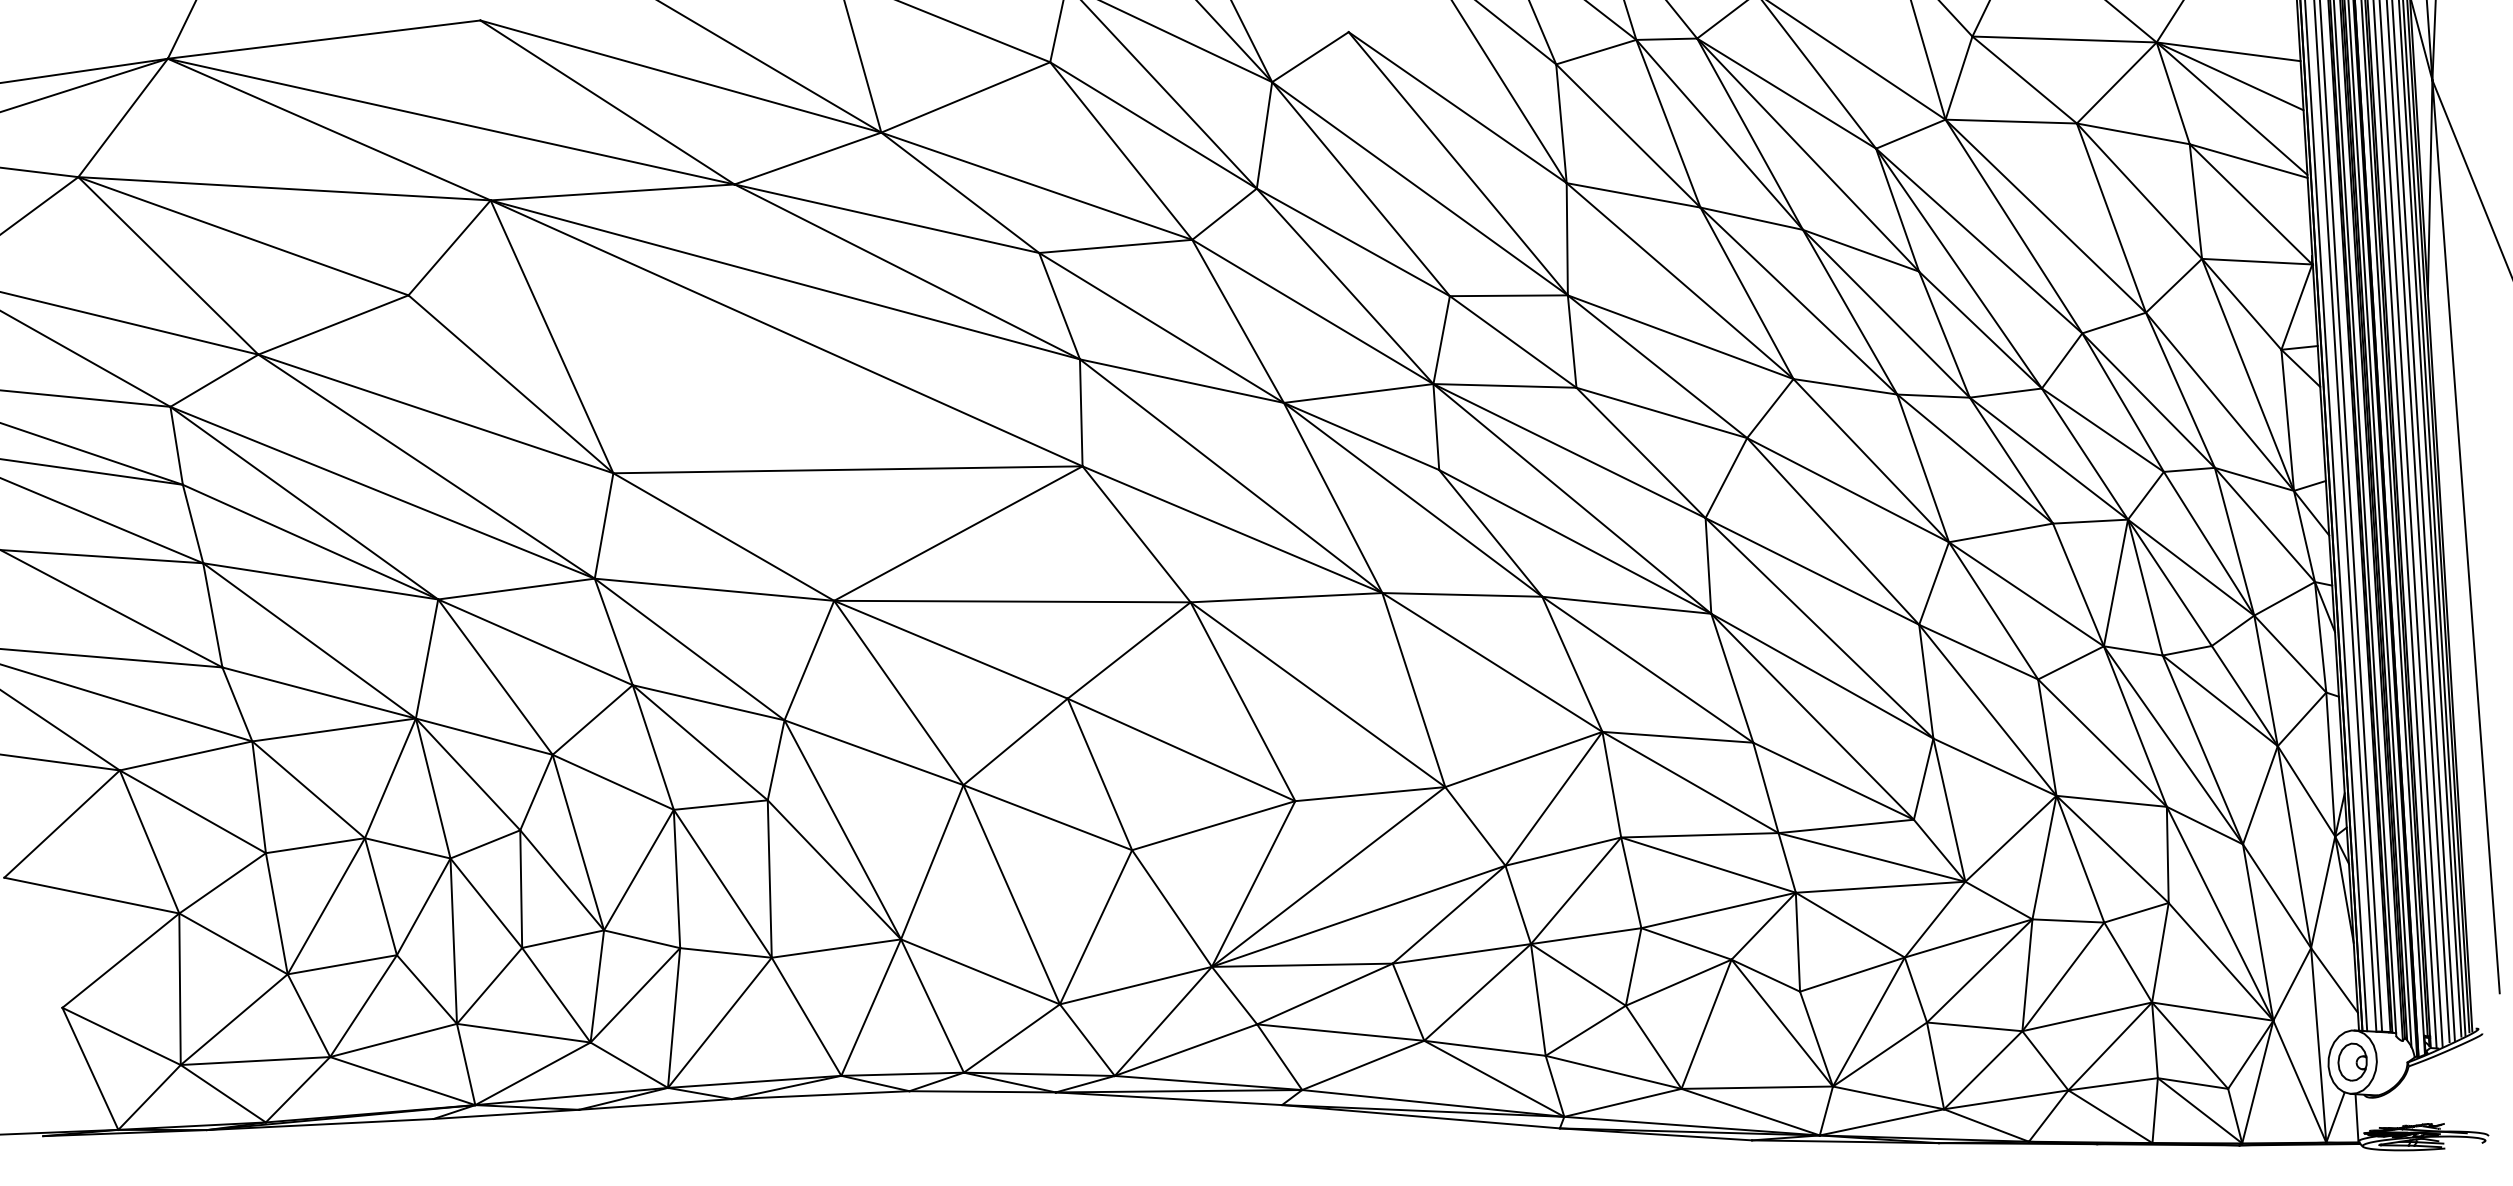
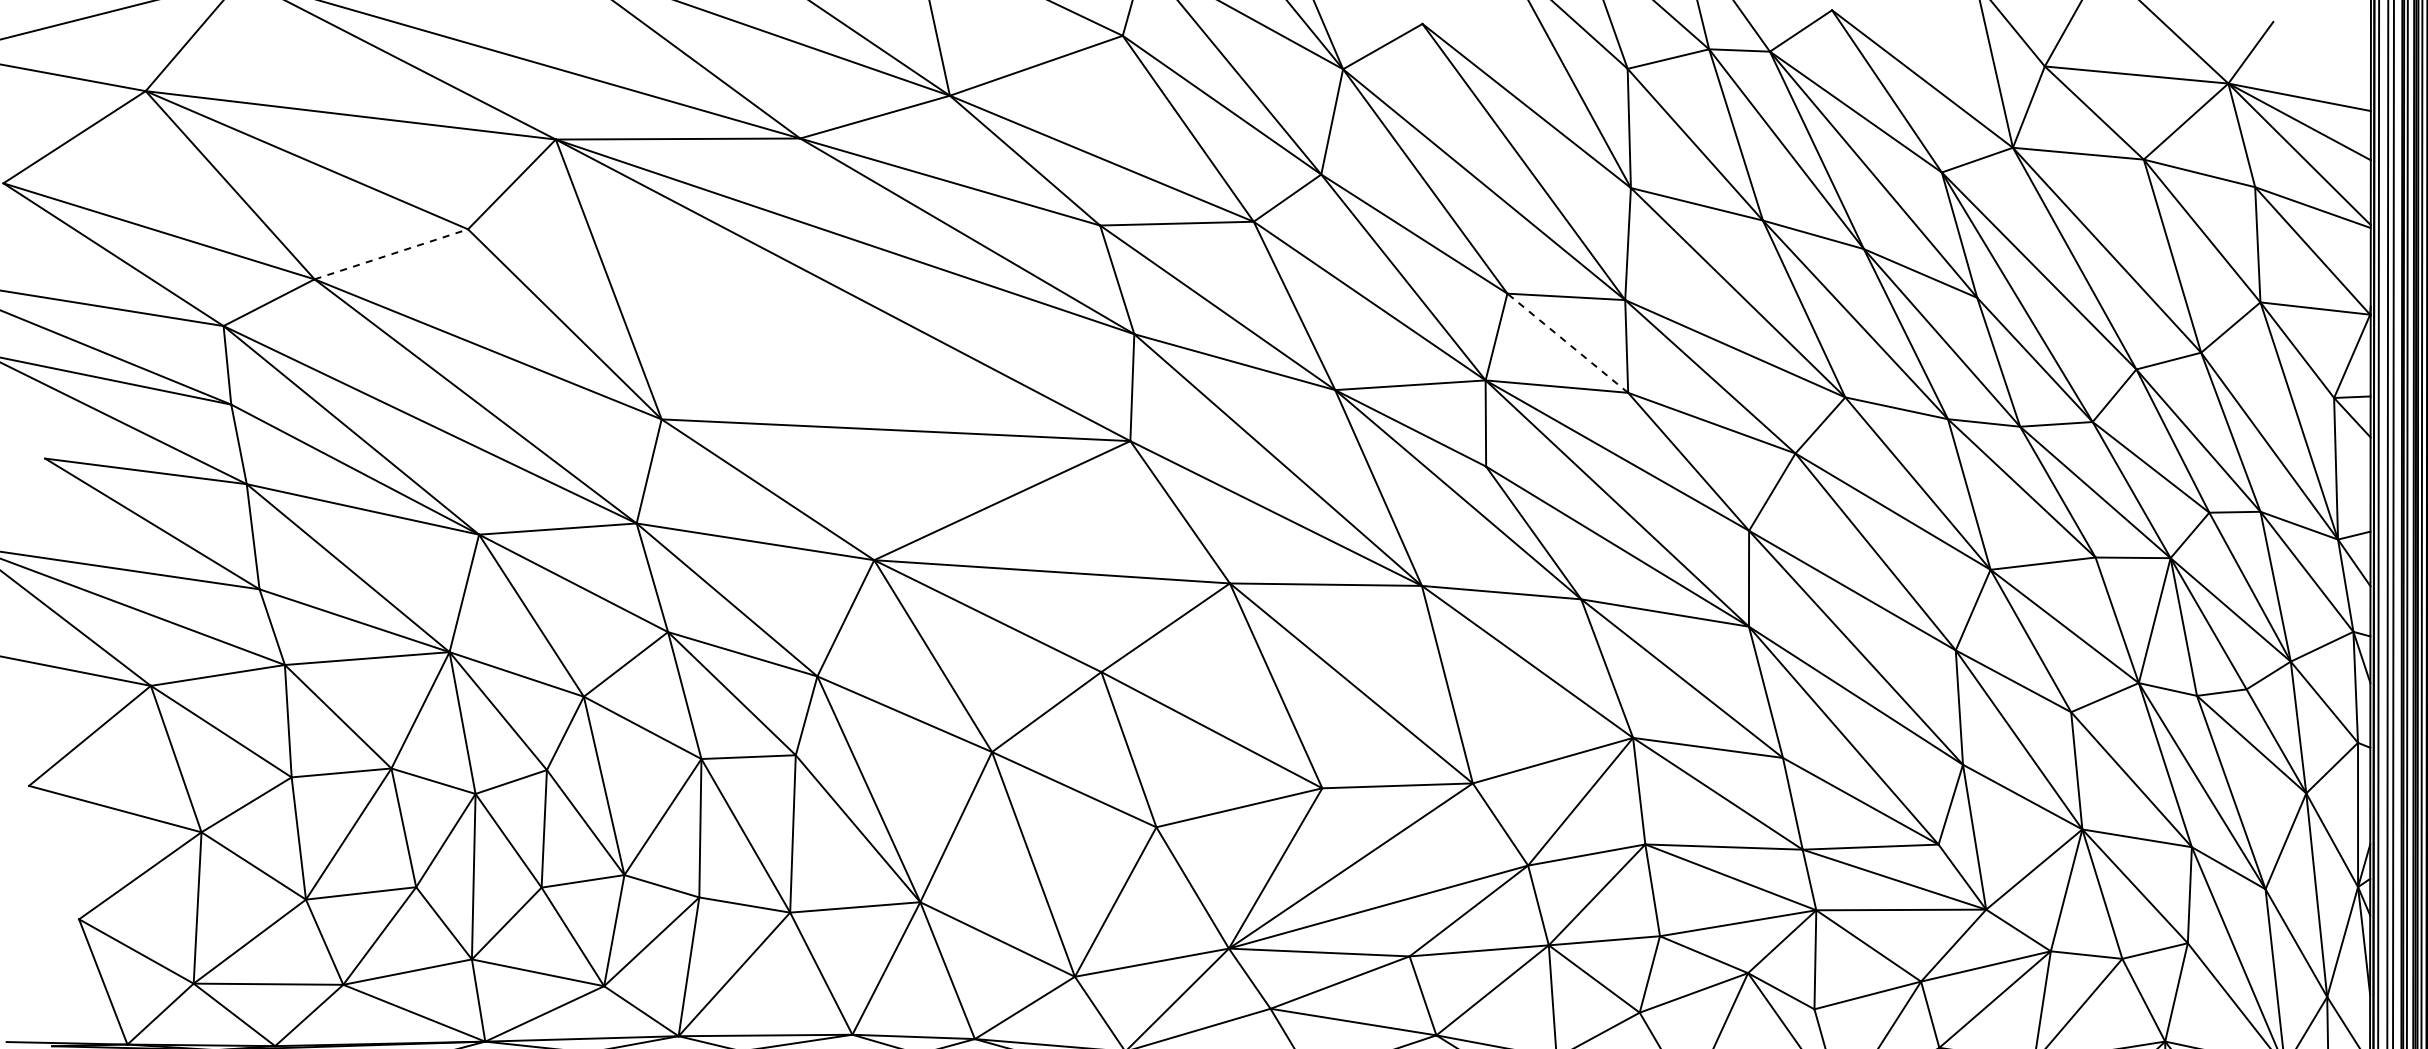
line: (333, 325) -> (391, 254), solid -> dashed
line: (1512, 341) -> (1567, 342), solid -> dashed

